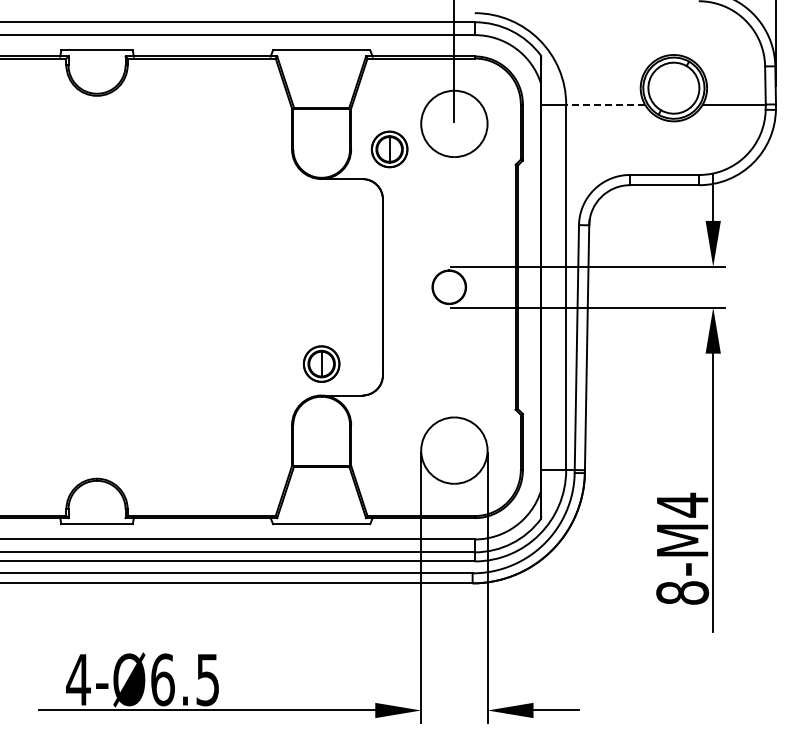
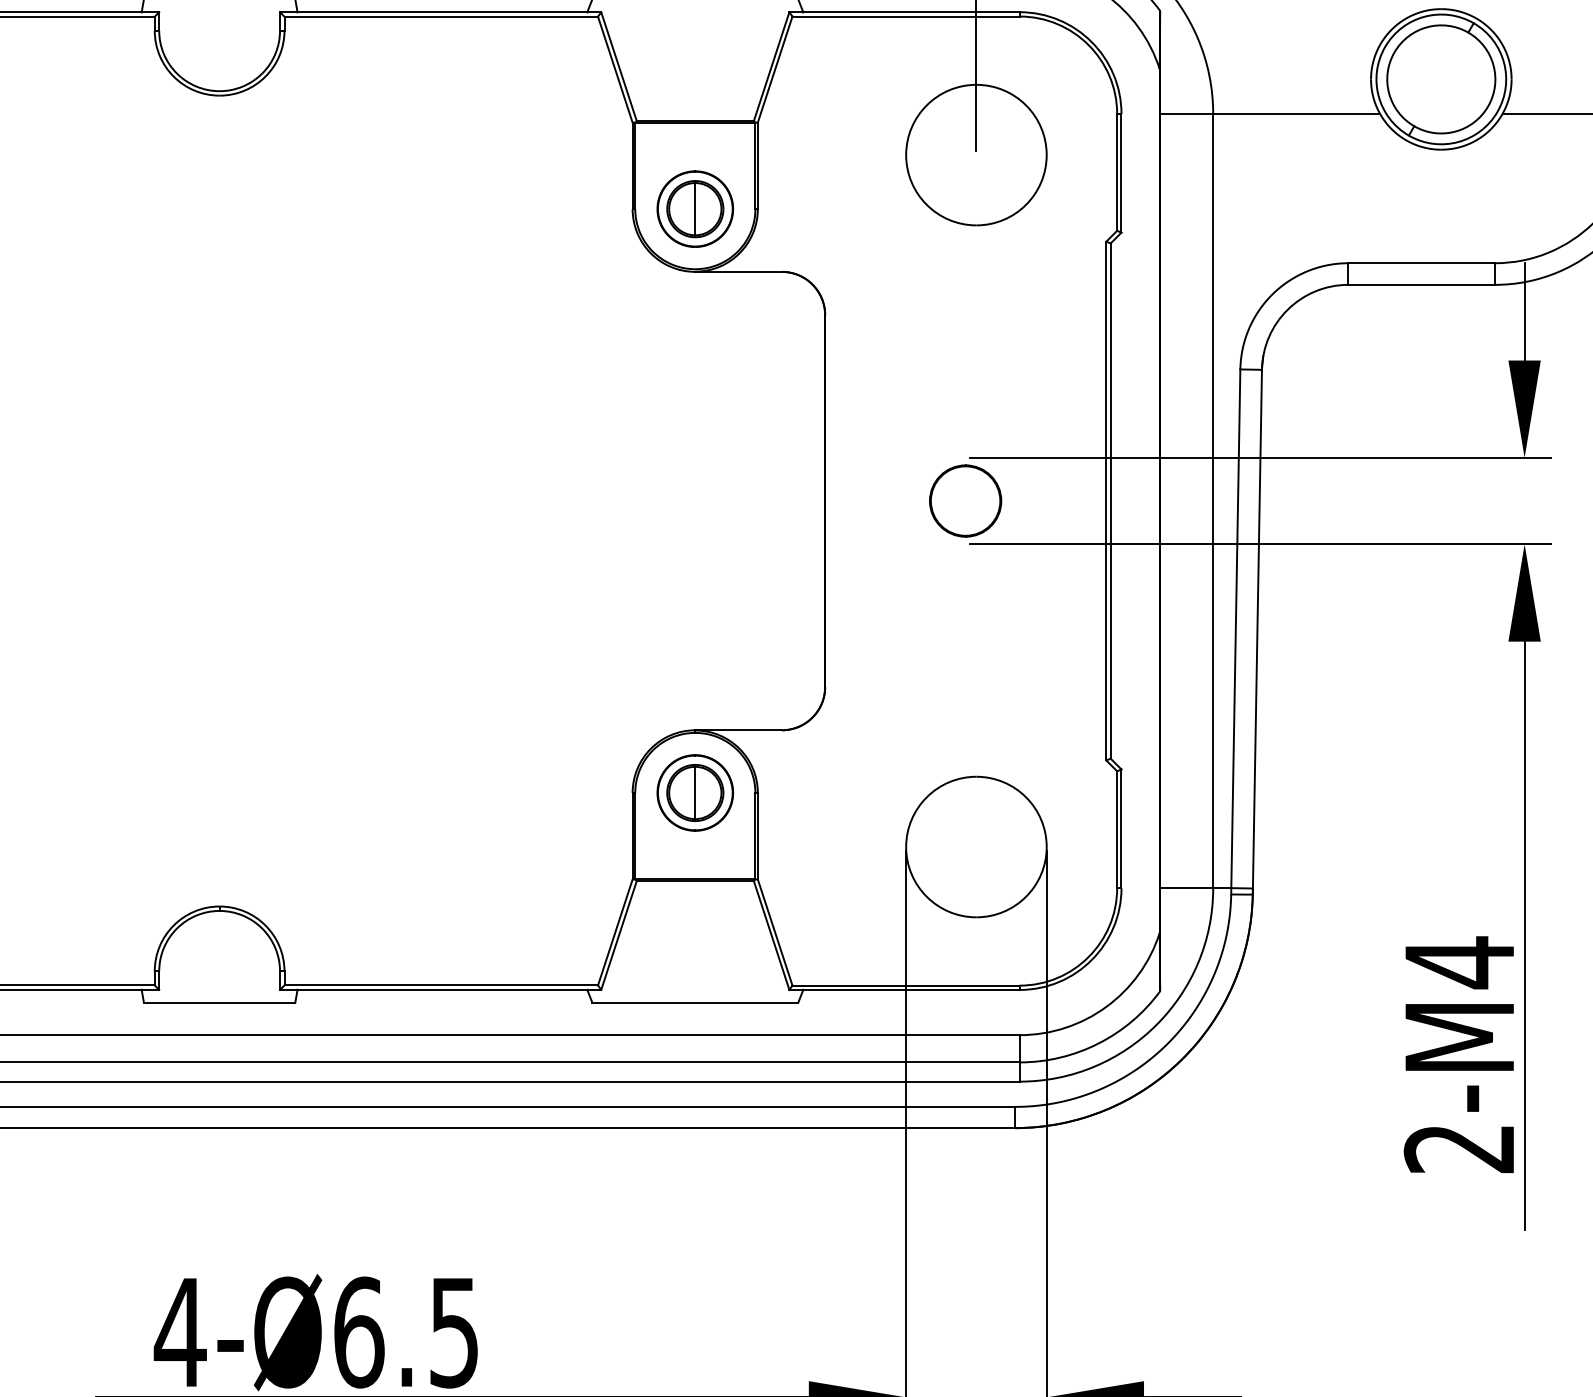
line: (605, 104) -> (1296, 113), dashed -> solid
part: (389, 149) -> (694, 209), moved
part: (321, 363) -> (694, 791), moved
text: (682, 592) -> (1459, 1147), 8-M4 -> 2-M4

